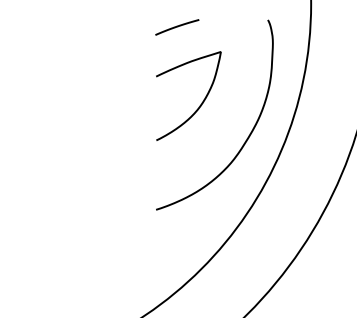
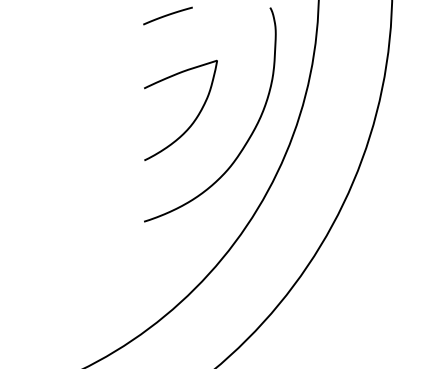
curve: (201, 102) -> (195, 117), moved

